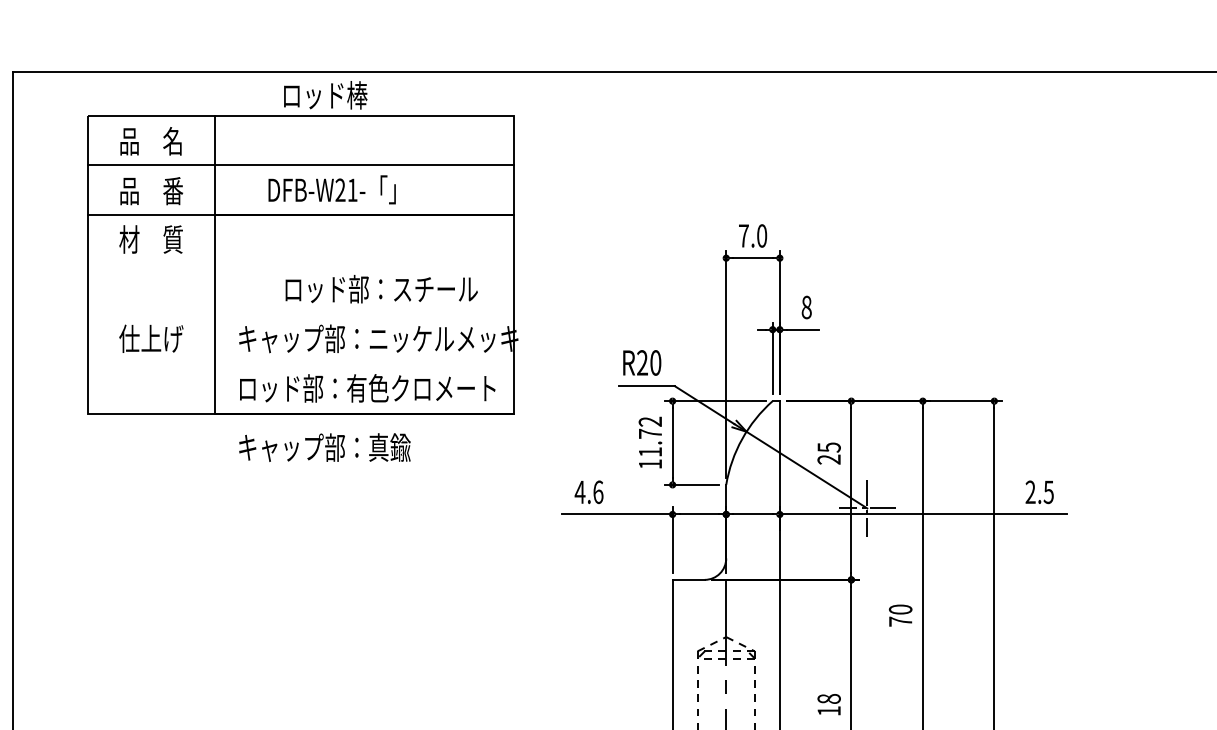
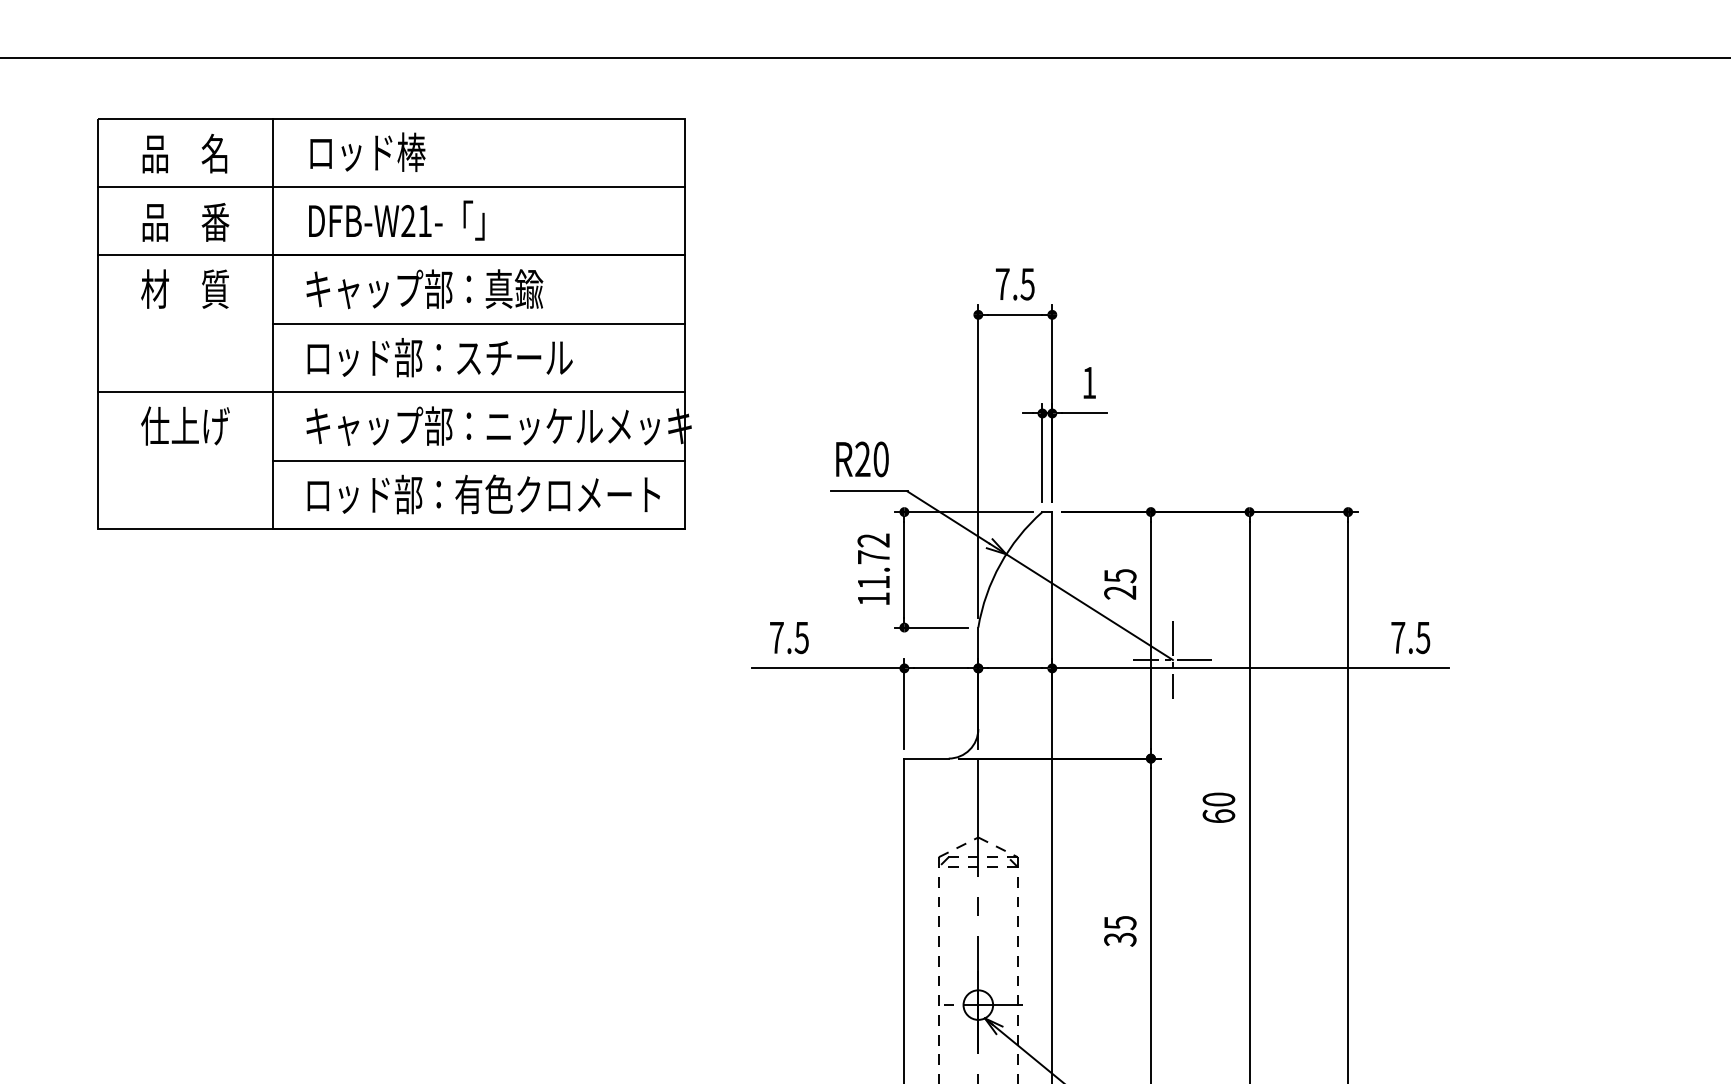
text: (325, 94) -> (367, 151), moved
text: (331, 189) -> (396, 220), moved
text: (761, 236) -> (1027, 284), 7.0 -> 7.5
line: (364, 264) -> (479, 323), added
text: (381, 289) -> (439, 357), moved
text: (806, 307) -> (1089, 382), 8 -> 1
line: (300, 314) -> (391, 392), added
line: (364, 363) -> (479, 460), added
text: (324, 447) -> (424, 289), moved
text: (589, 492) -> (789, 637), 4.6 -> 7.5
text: (1030, 492) -> (1398, 637), 2.5 -> 7.5
text: (900, 621) -> (1218, 816), 70 -> 60
text: (829, 704) -> (1120, 930), 18 -> 35

